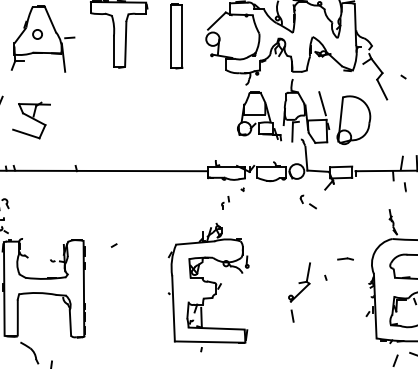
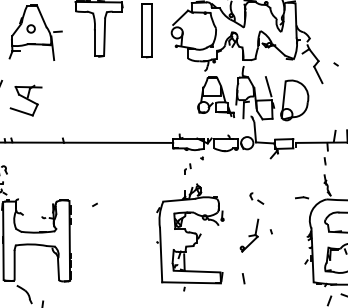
part: (405, 187) -> (325, 161), moved
part: (307, 201) -> (256, 198), moved
line: (345, 258) -> (301, 197), moved
part: (208, 287) -> (190, 237), moved
line: (292, 315) -> (243, 278), moved

